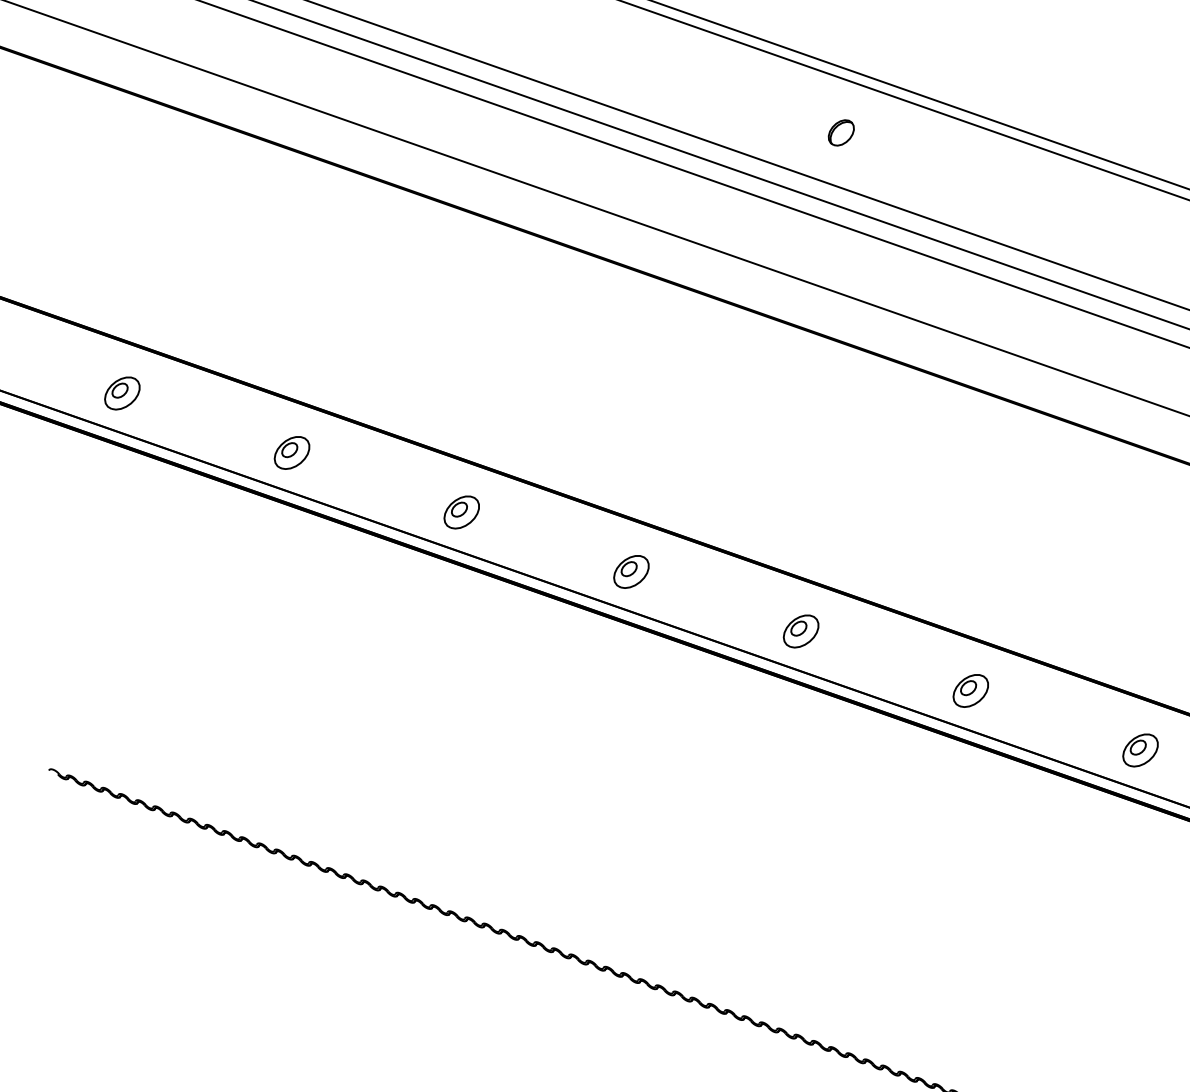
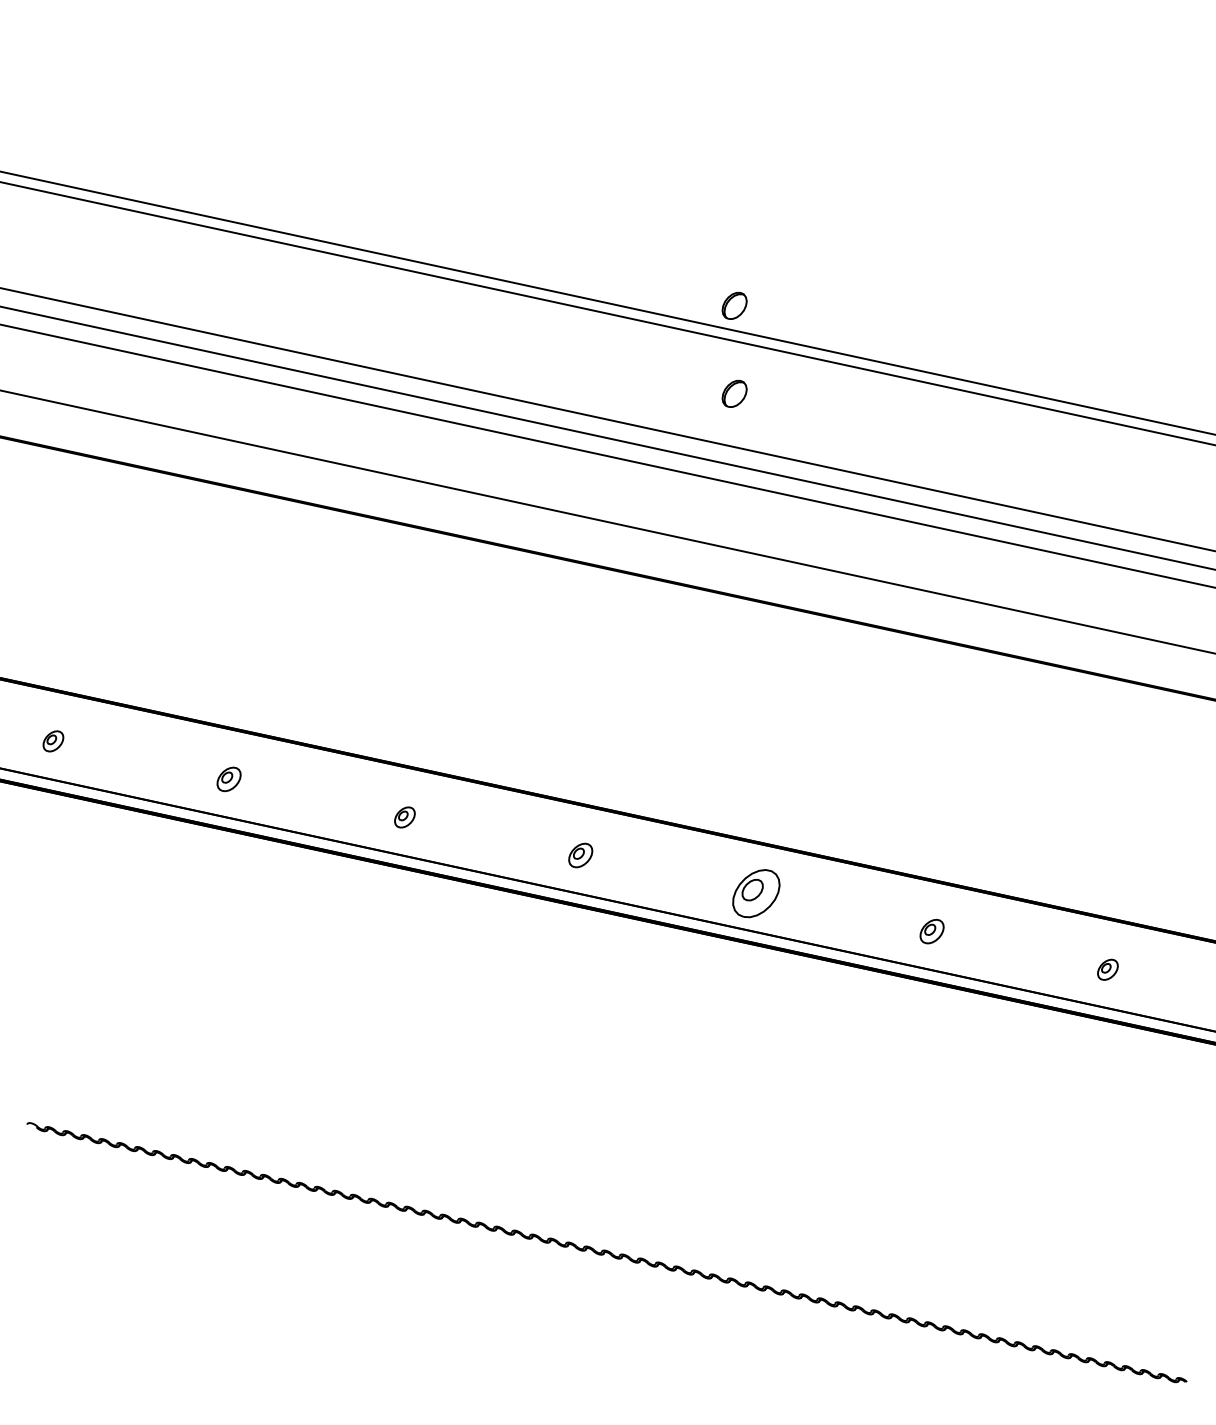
part: (852, 45) -> (734, 305), added
part: (122, 393) -> (53, 741), size x0.6
part: (291, 452) -> (228, 779), size x0.7
part: (461, 512) -> (404, 817), size x0.6
part: (631, 571) -> (580, 855), size x0.7
part: (801, 631) -> (756, 893), size x1.4
part: (970, 690) -> (931, 931), size x0.7
part: (1140, 750) -> (1107, 969), size x0.6

